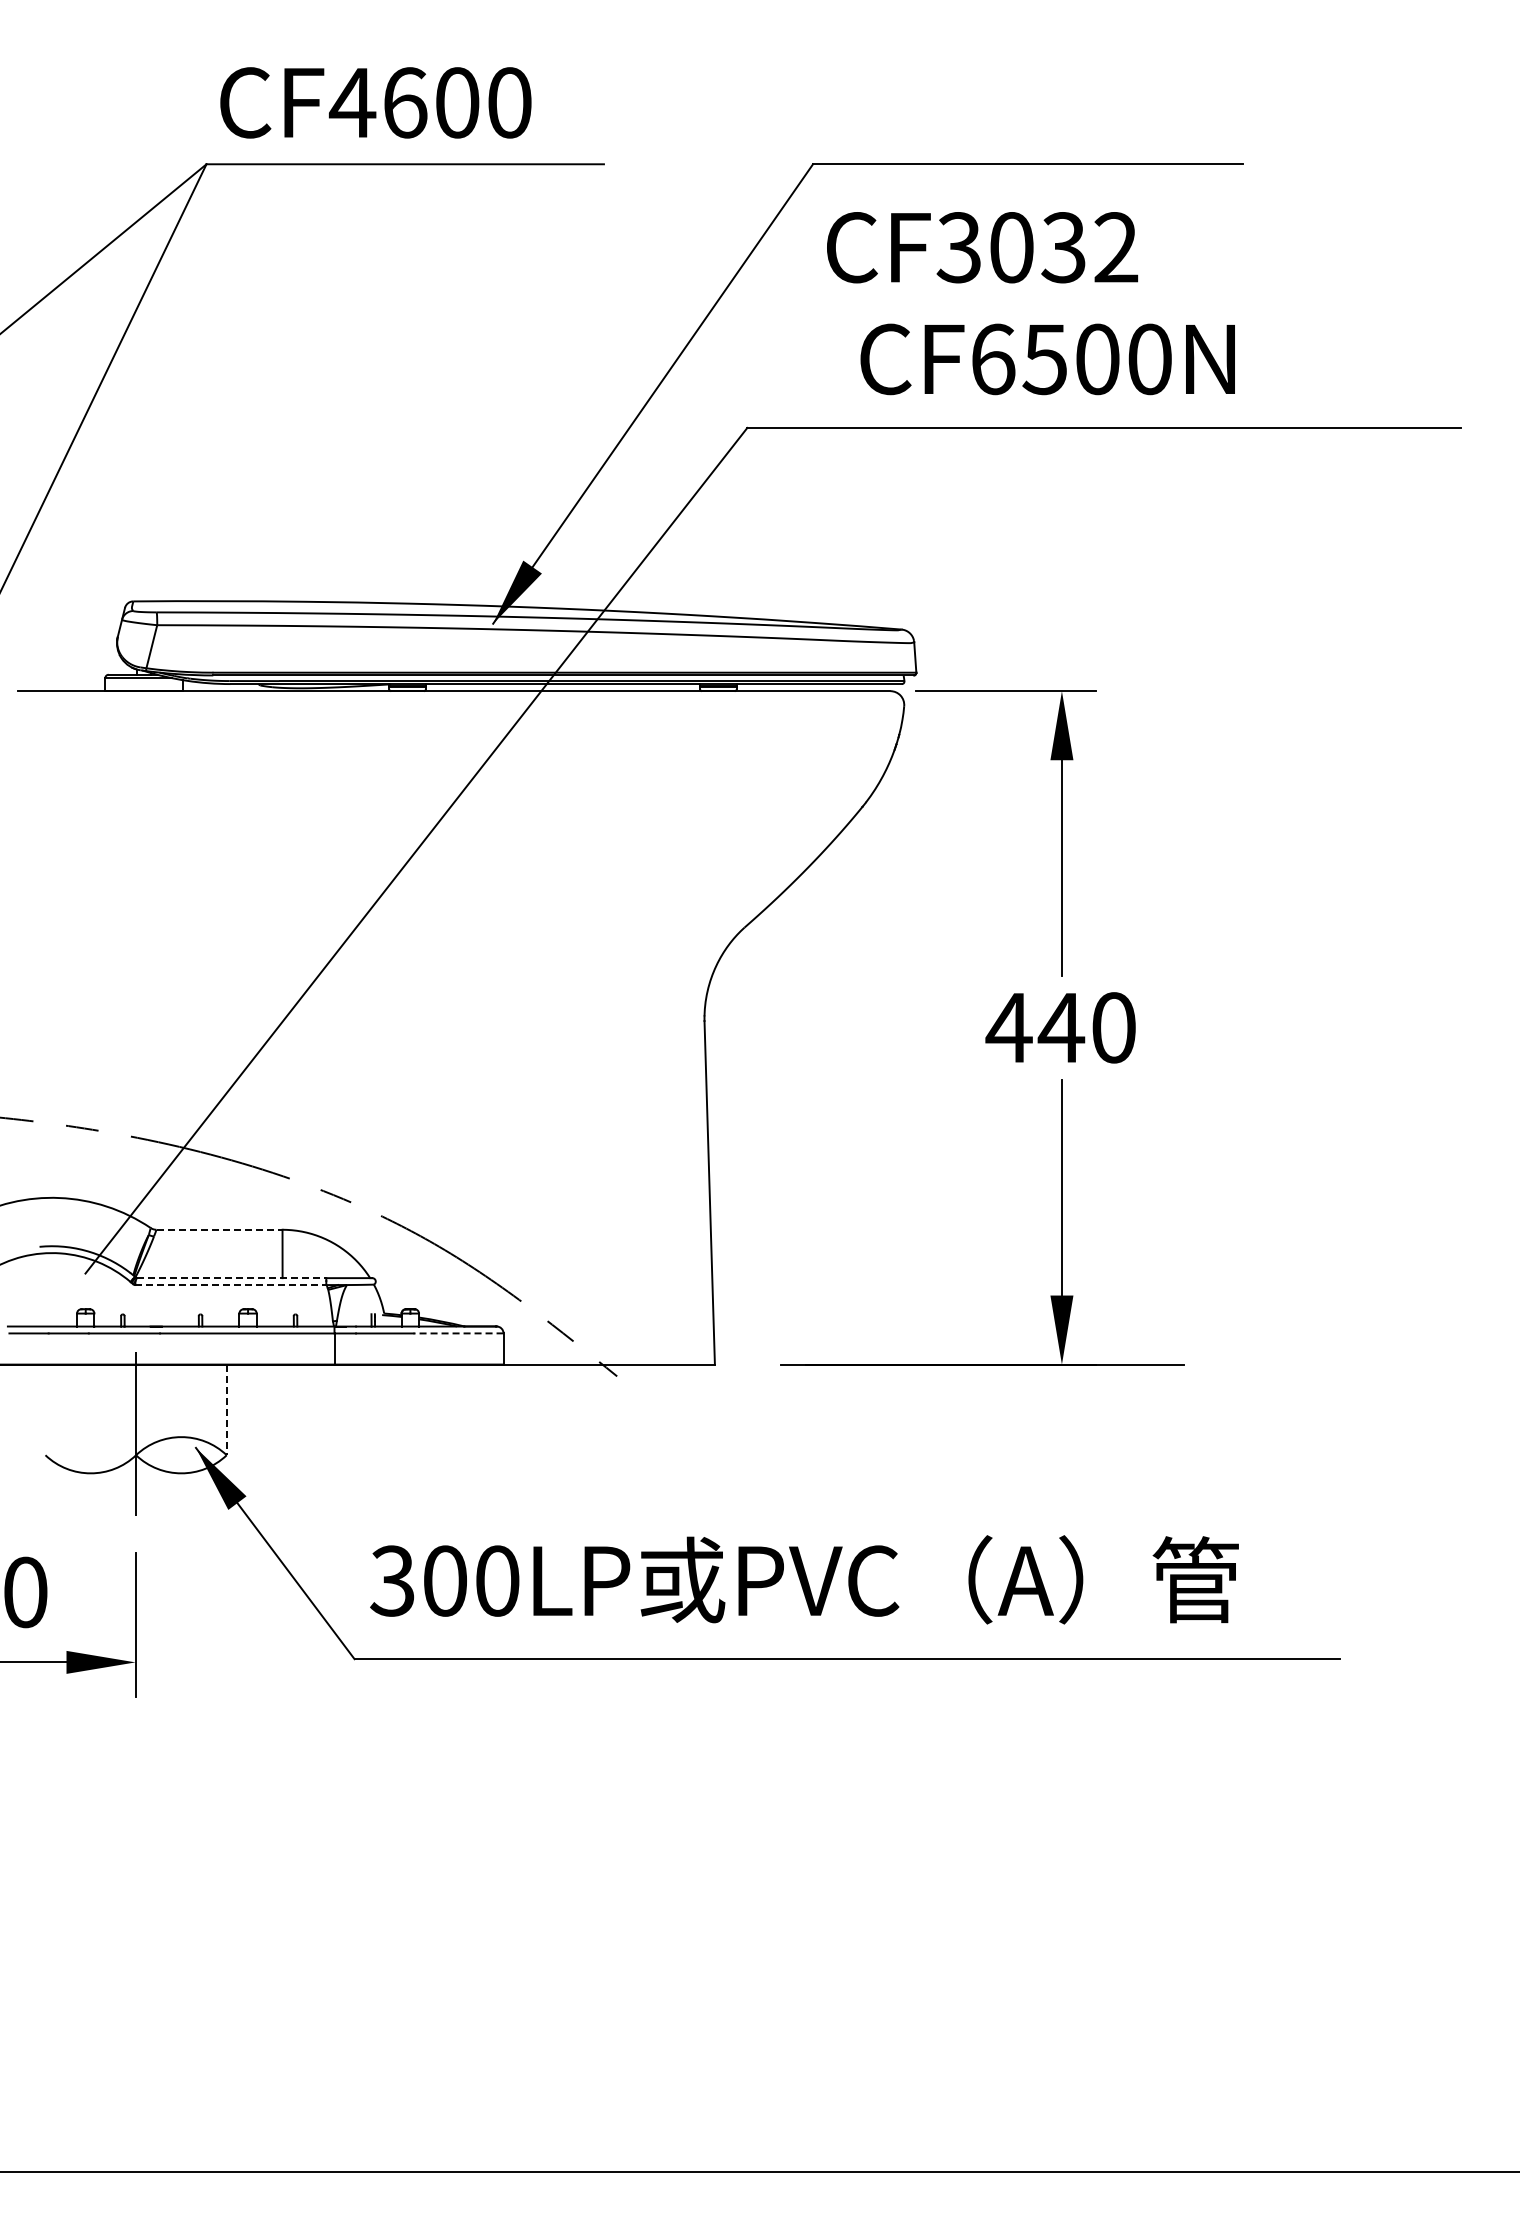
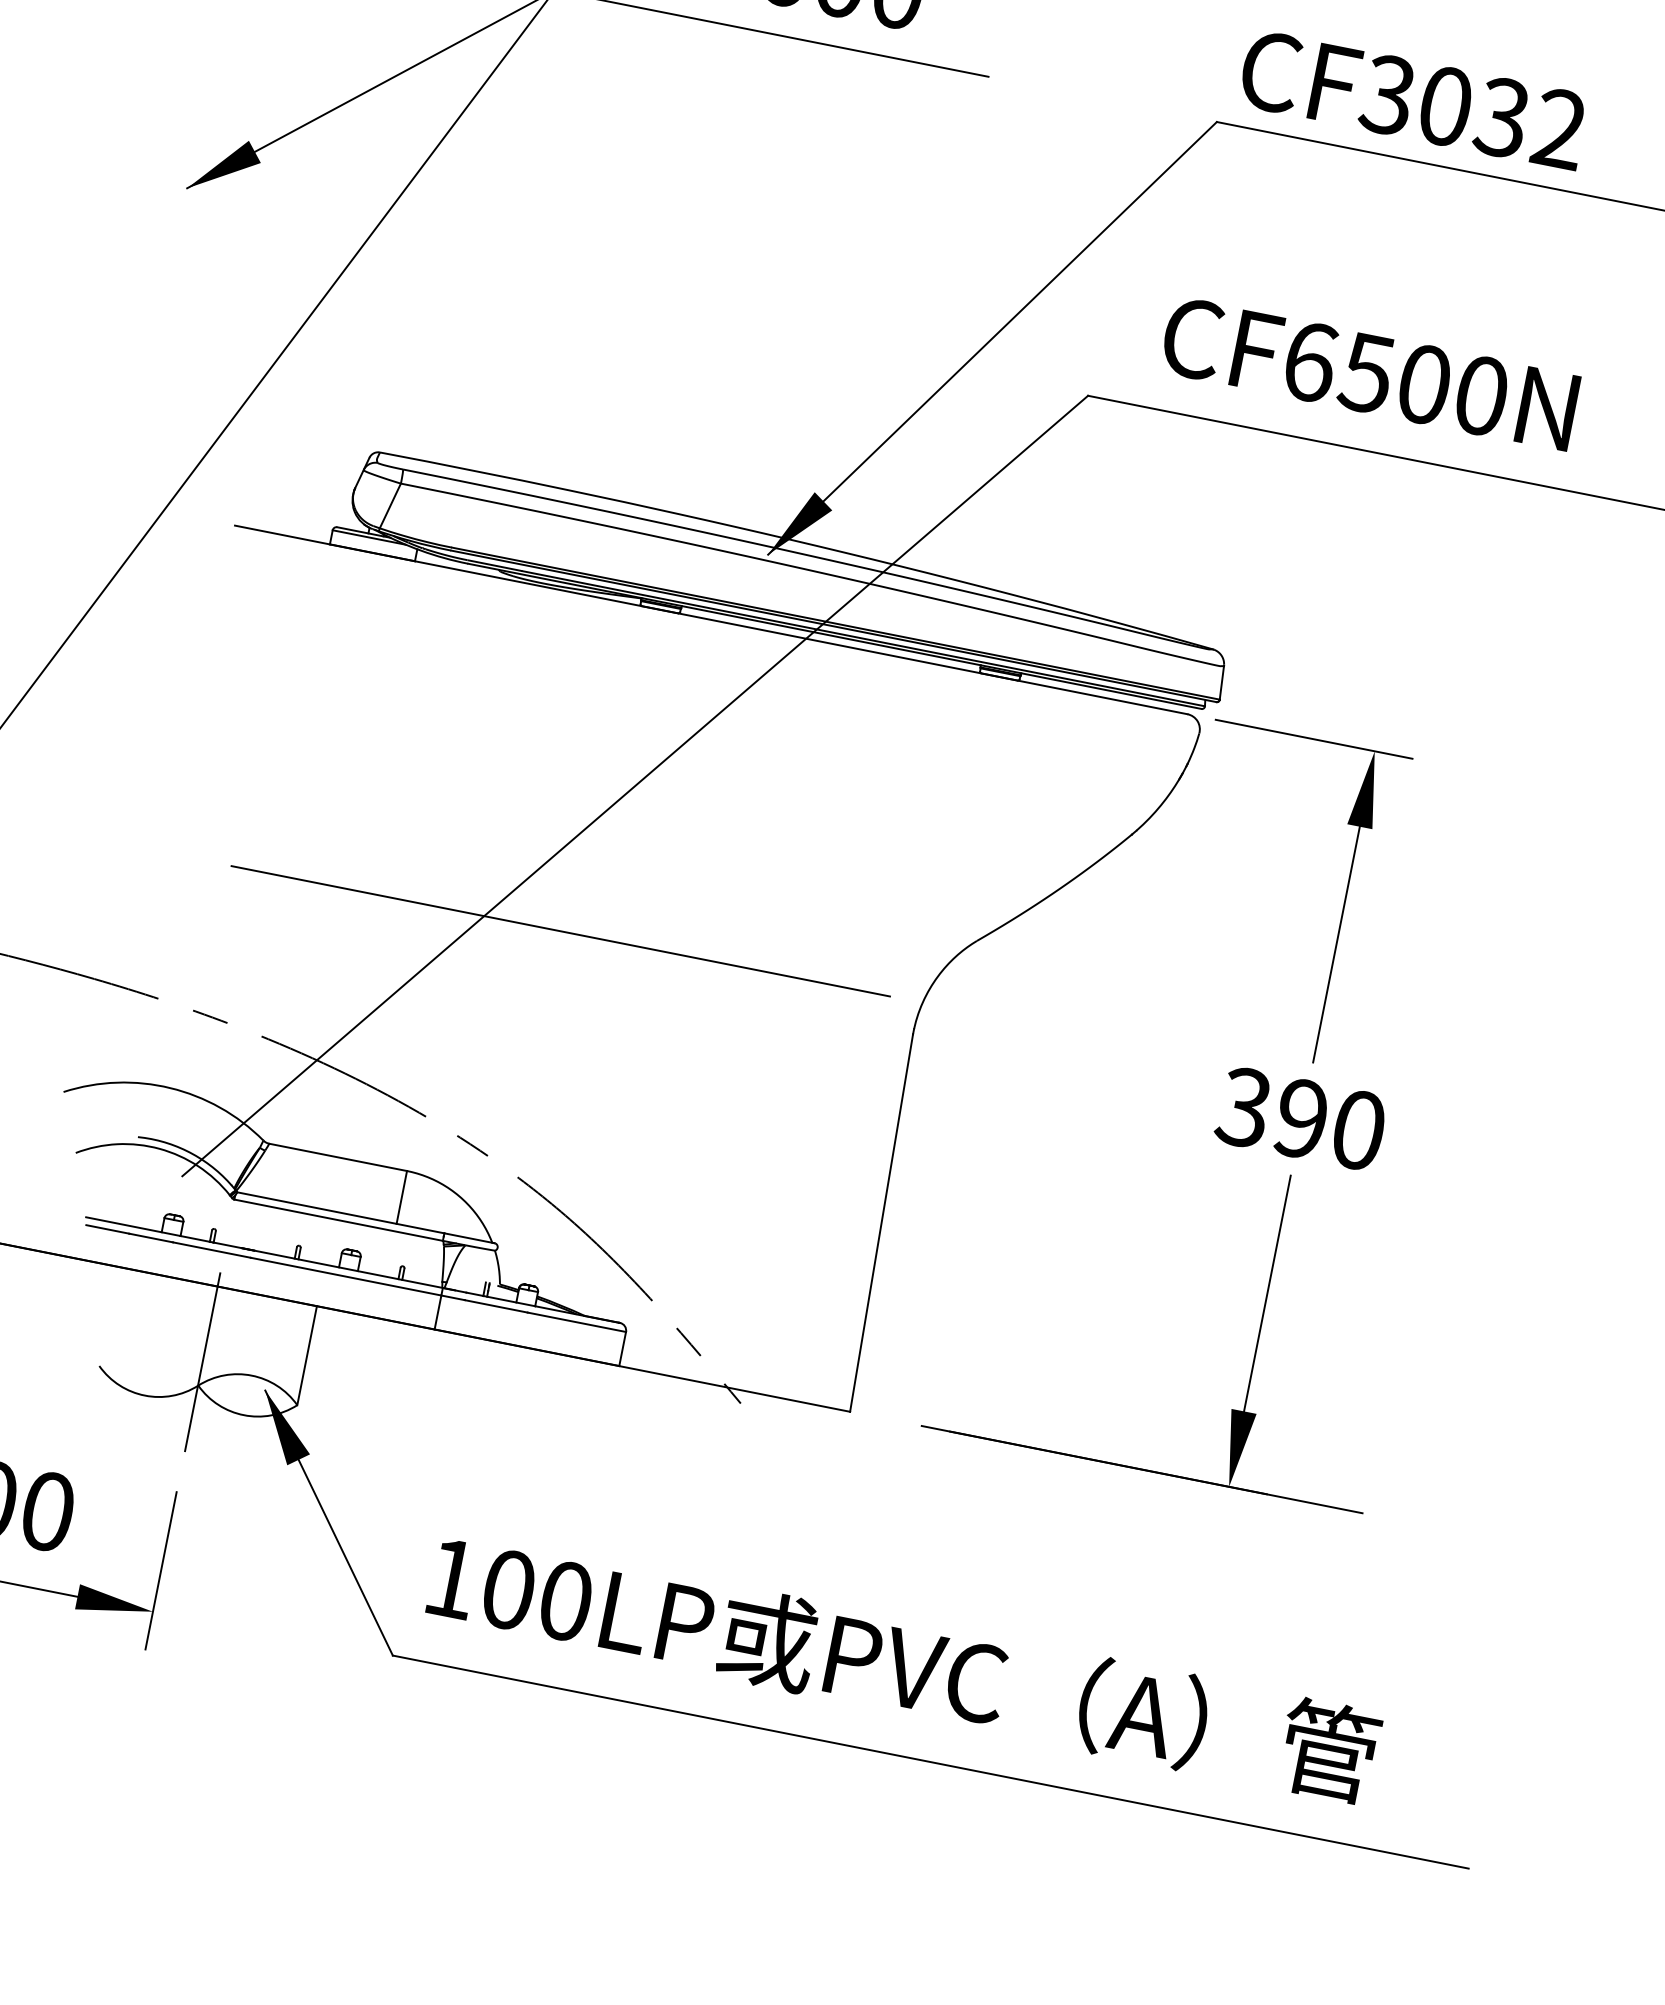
text: (982, 247) -> (1413, 99), moved
text: (1047, 359) -> (1369, 373), moved
line: (375, 991) -> (560, 930), added
text: (1035, 1027) -> (1273, 1112), 440 -> 390
line: (220, 1229) -> (339, 1157), dashed -> solid
line: (231, 1278) -> (340, 1213), dashed -> solid
line: (231, 1285) -> (339, 1220), dashed -> solid
line: (458, 1333) -> (576, 1322), dashed -> solid
line: (226, 1410) -> (306, 1356), dashed -> solid
text: (392, 1580) -> (451, 1577), 300LP -> 100LP

